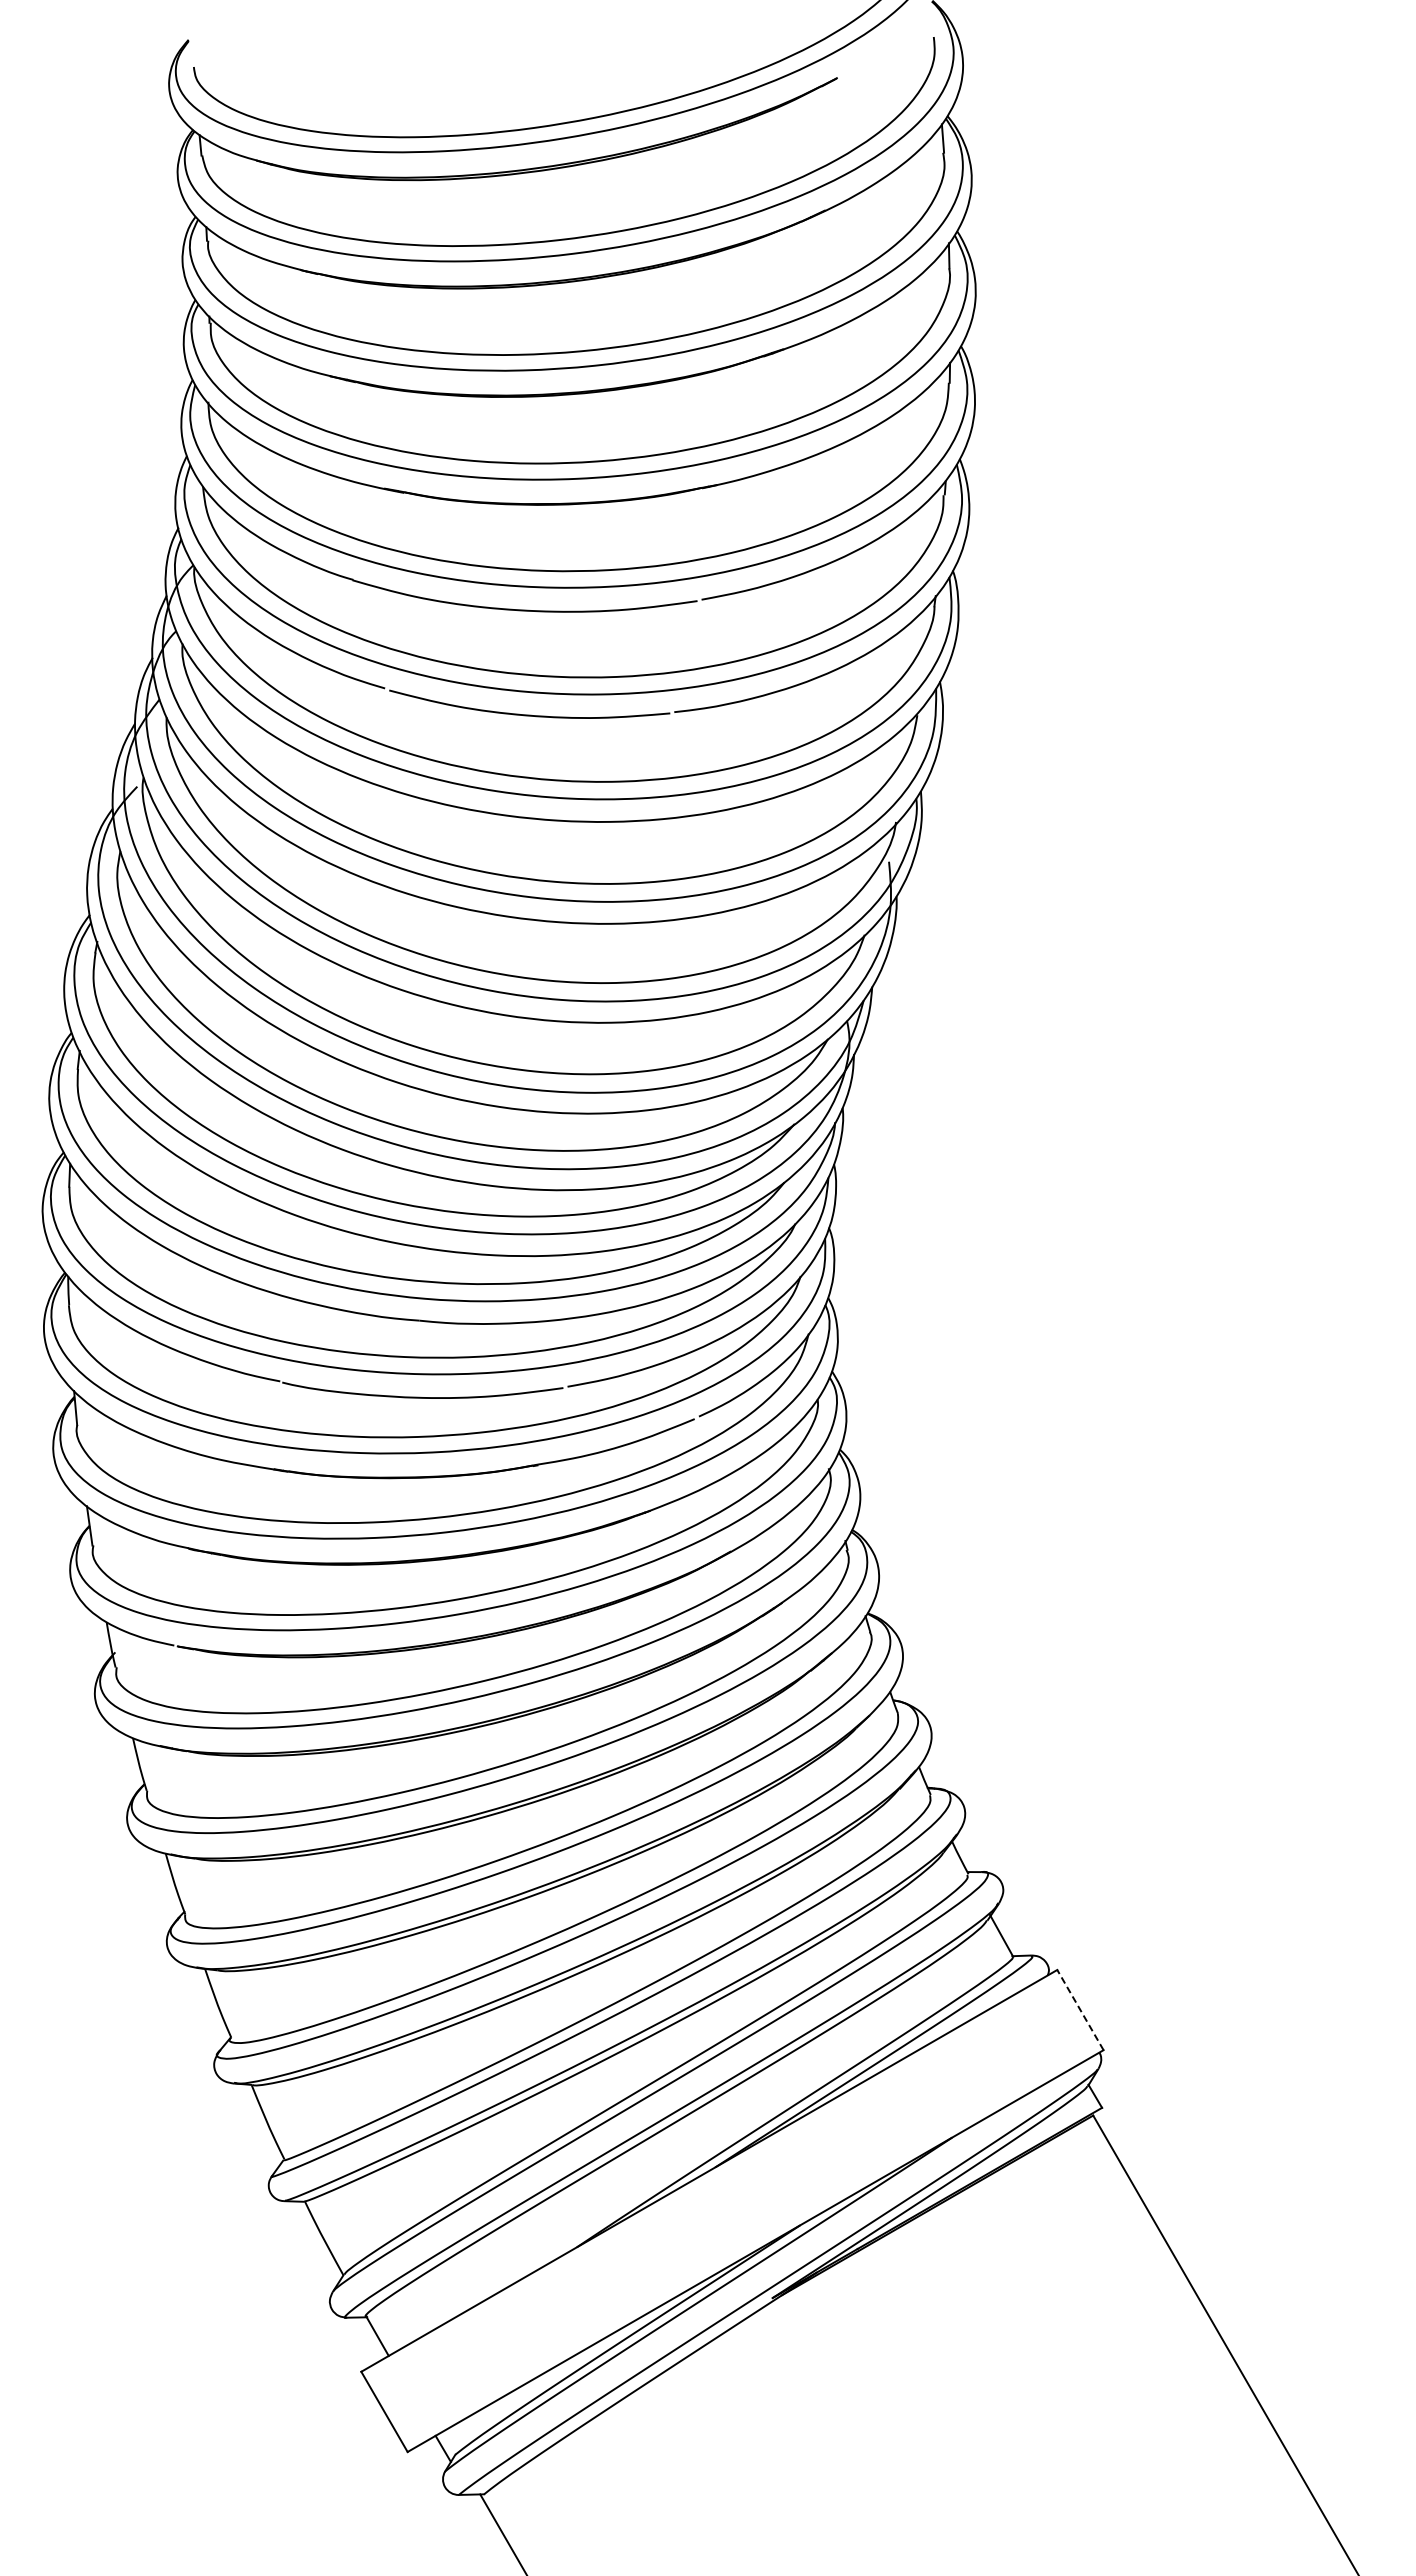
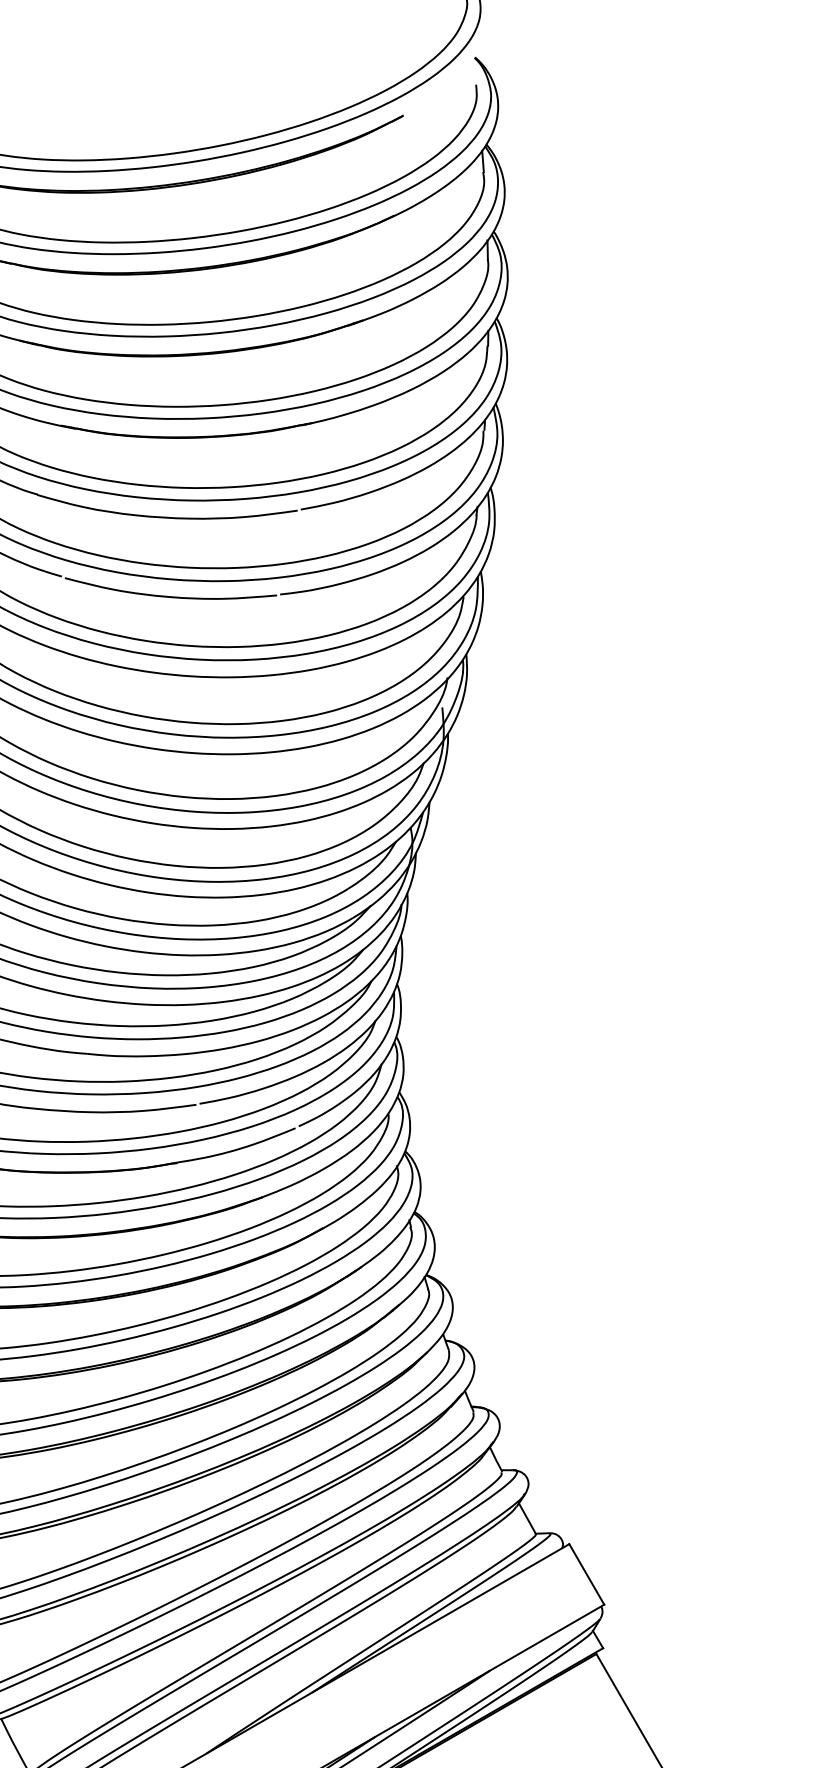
line: (1080, 2009) -> (586, 1573), dashed -> solid

